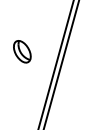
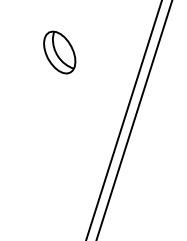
part: (22, 51) -> (60, 52), moved

